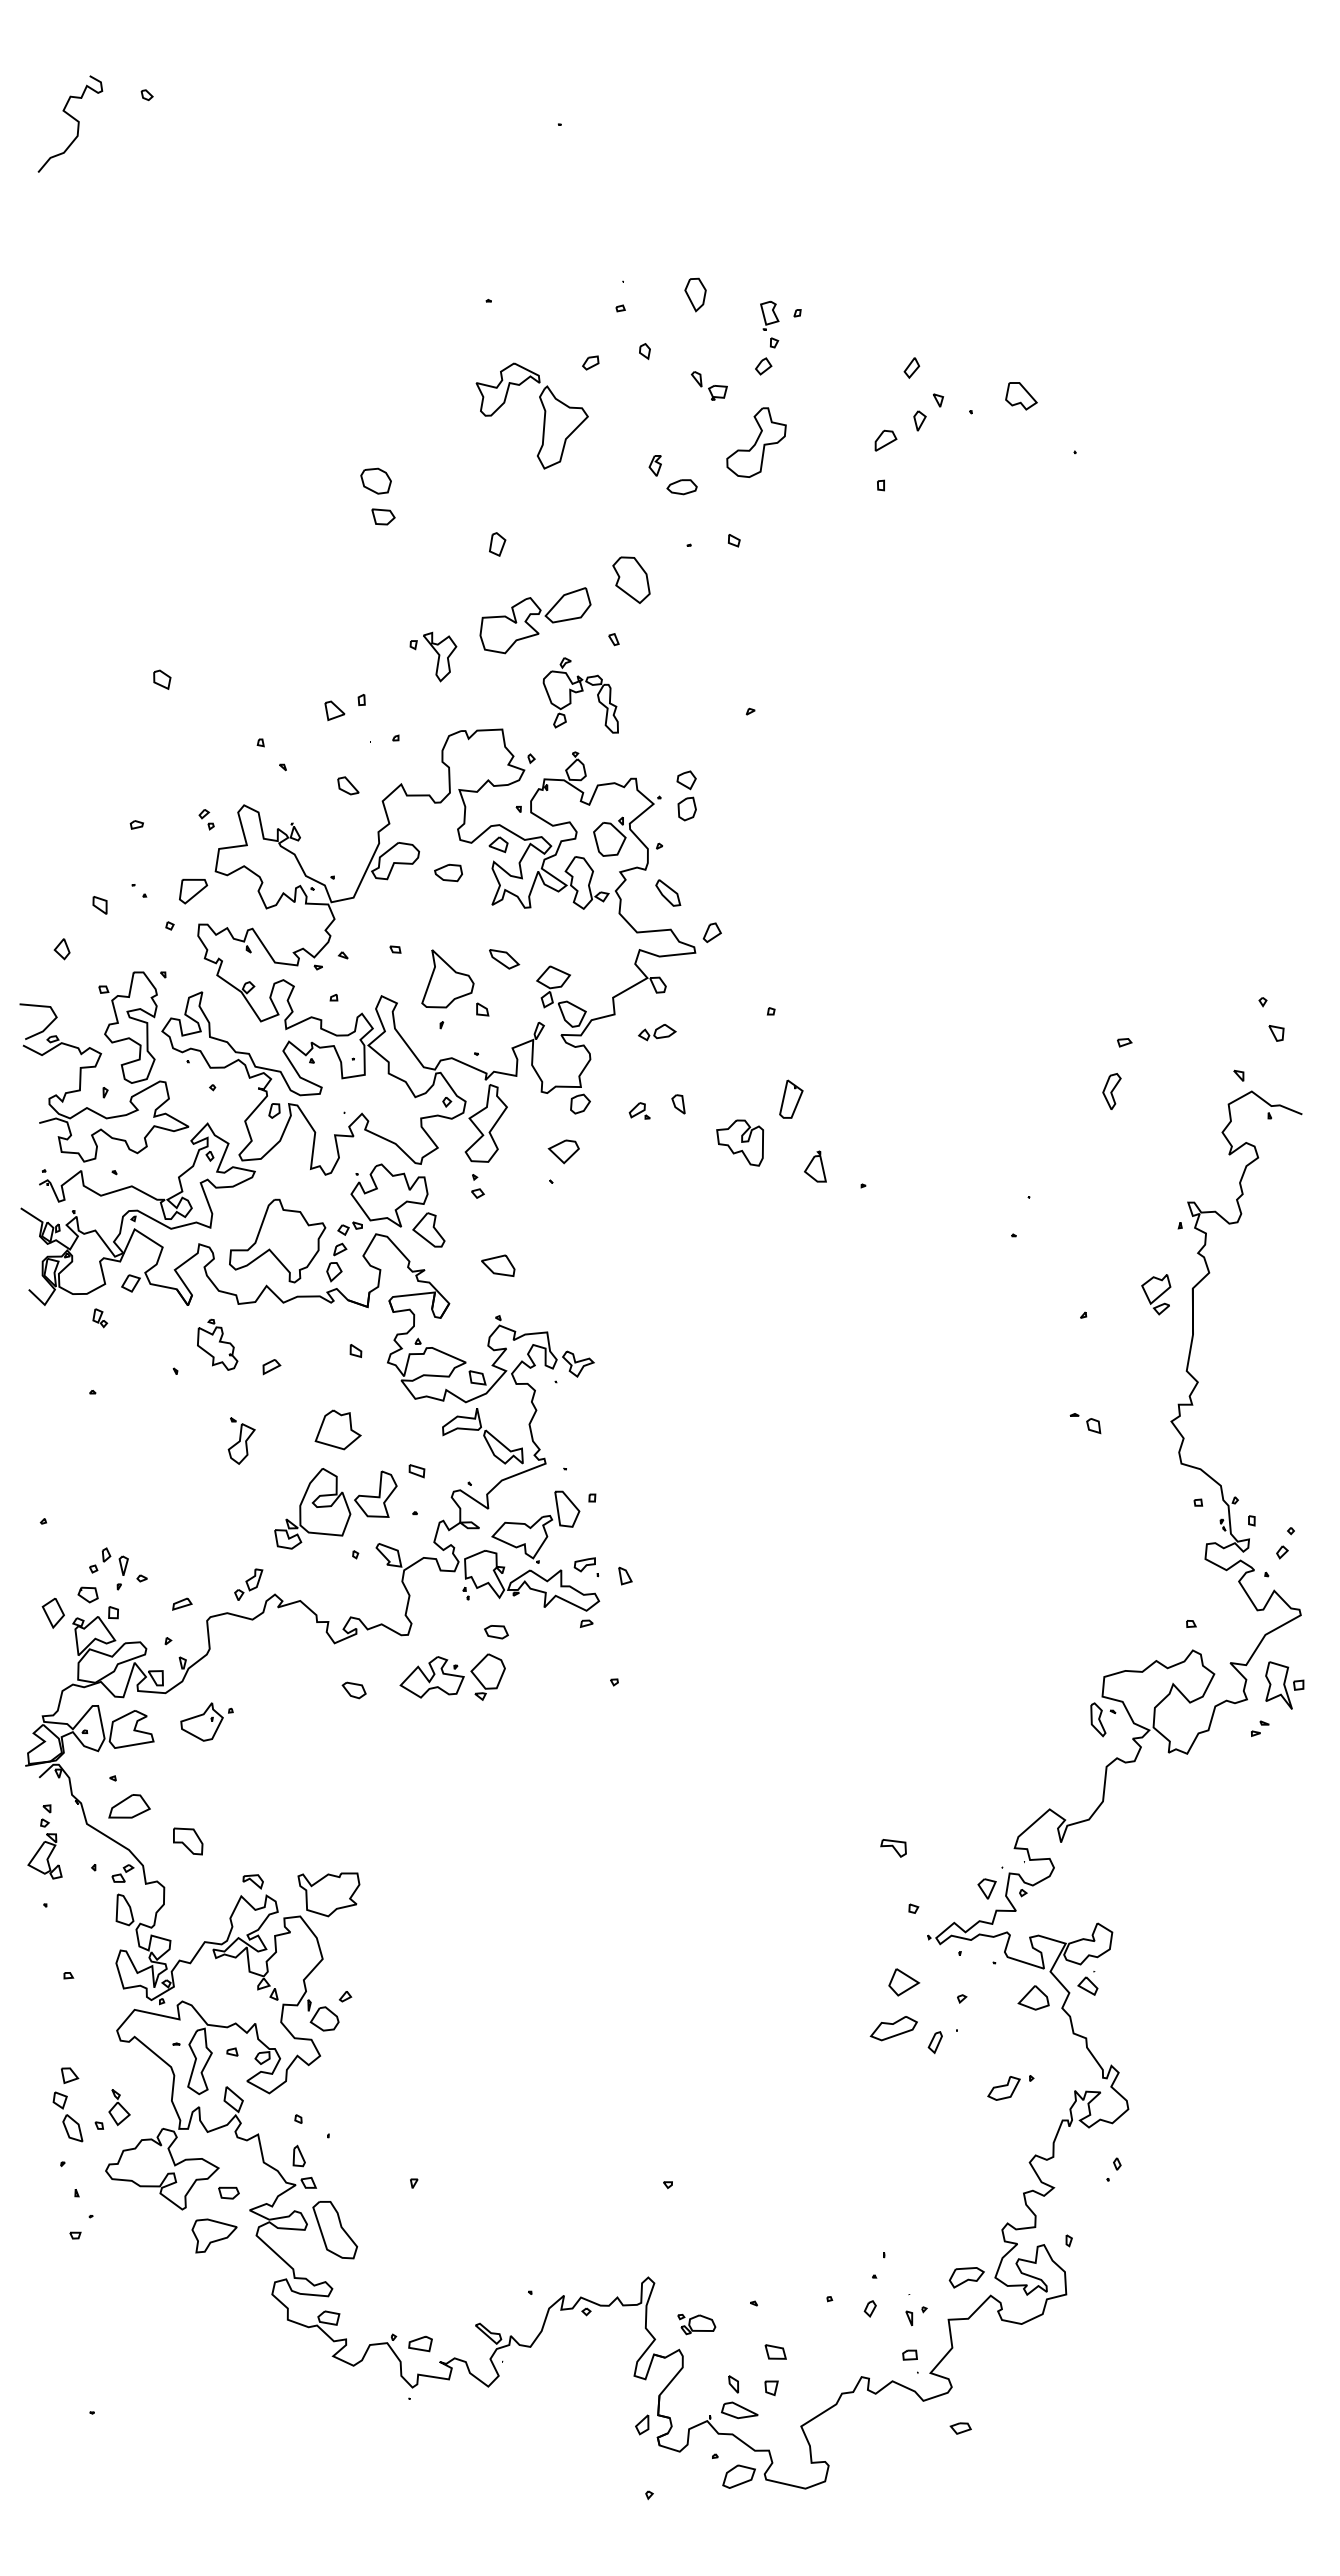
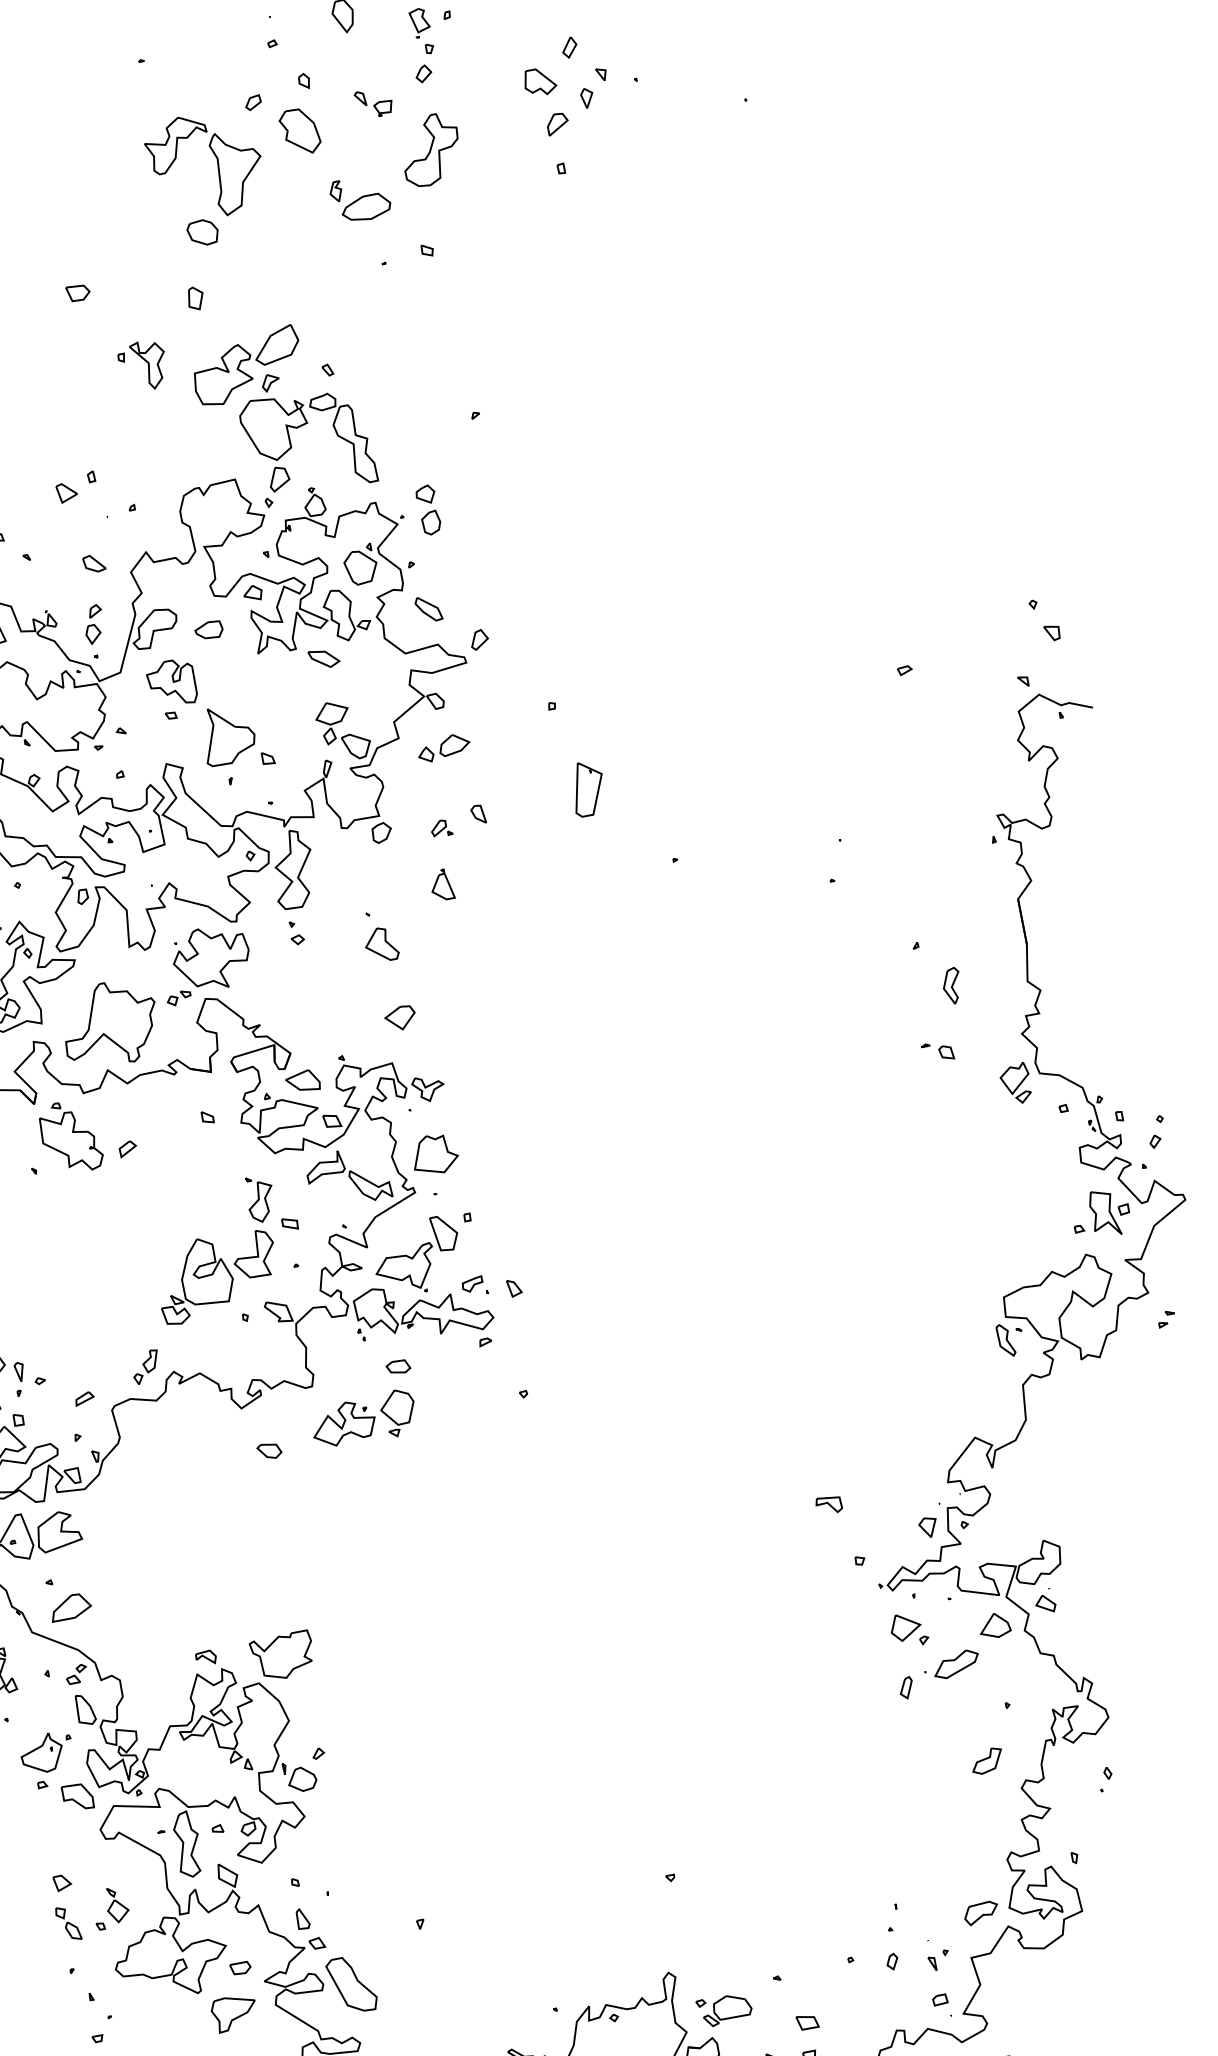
part: (1021, 396) -> (540, 82), moved
part: (375, 480) -> (202, 232), moved
part: (681, 486) -> (365, 207), size x1.67
part: (631, 579) -> (300, 131), moved
part: (433, 656) -> (143, 365), moved
part: (580, 695) -> (305, 431), size x1.67
part: (504, 959) -> (324, 658), moved
part: (657, 1032) -> (444, 748), size x1.43
part: (1111, 1091) -> (951, 986), moved
part: (791, 1098) -> (588, 787), size x1.43
part: (739, 1142) -> (171, 683), moved
part: (563, 1151) -> (400, 1018), moved
part: (815, 1166) -> (441, 884), moved
part: (428, 1229) -> (380, 944), moved
part: (336, 1262) -> (93, 624), moved
part: (498, 1265) -> (303, 1081), moved
part: (1156, 1294) -> (1016, 1083), moved
part: (217, 1344) -> (70, 1136), size x1.43
part: (337, 1429) -> (434, 1154), moved
part: (241, 1440) -> (260, 1198), moved
part: (1284, 1685) -> (1110, 1212), moved
part: (206, 1721) -> (46, 1752), moved
part: (188, 1841) -> (78, 1797), moved
part: (904, 1982) -> (906, 1627), moved
part: (893, 2028) -> (955, 1664), moved
part: (1003, 2088) -> (986, 1761), moved
part: (68, 2116) -> (68, 1923), size x0.71
part: (696, 2324) -> (724, 2009), size x1.43

